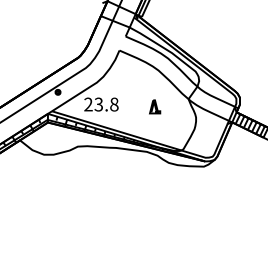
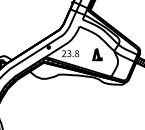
part: (155, 106) -> (97, 54), size x1.67

